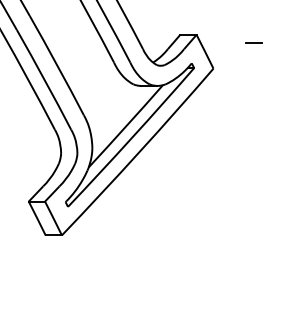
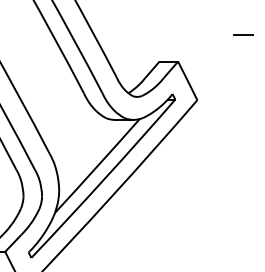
line: (253, 42) -> (243, 34), moved

